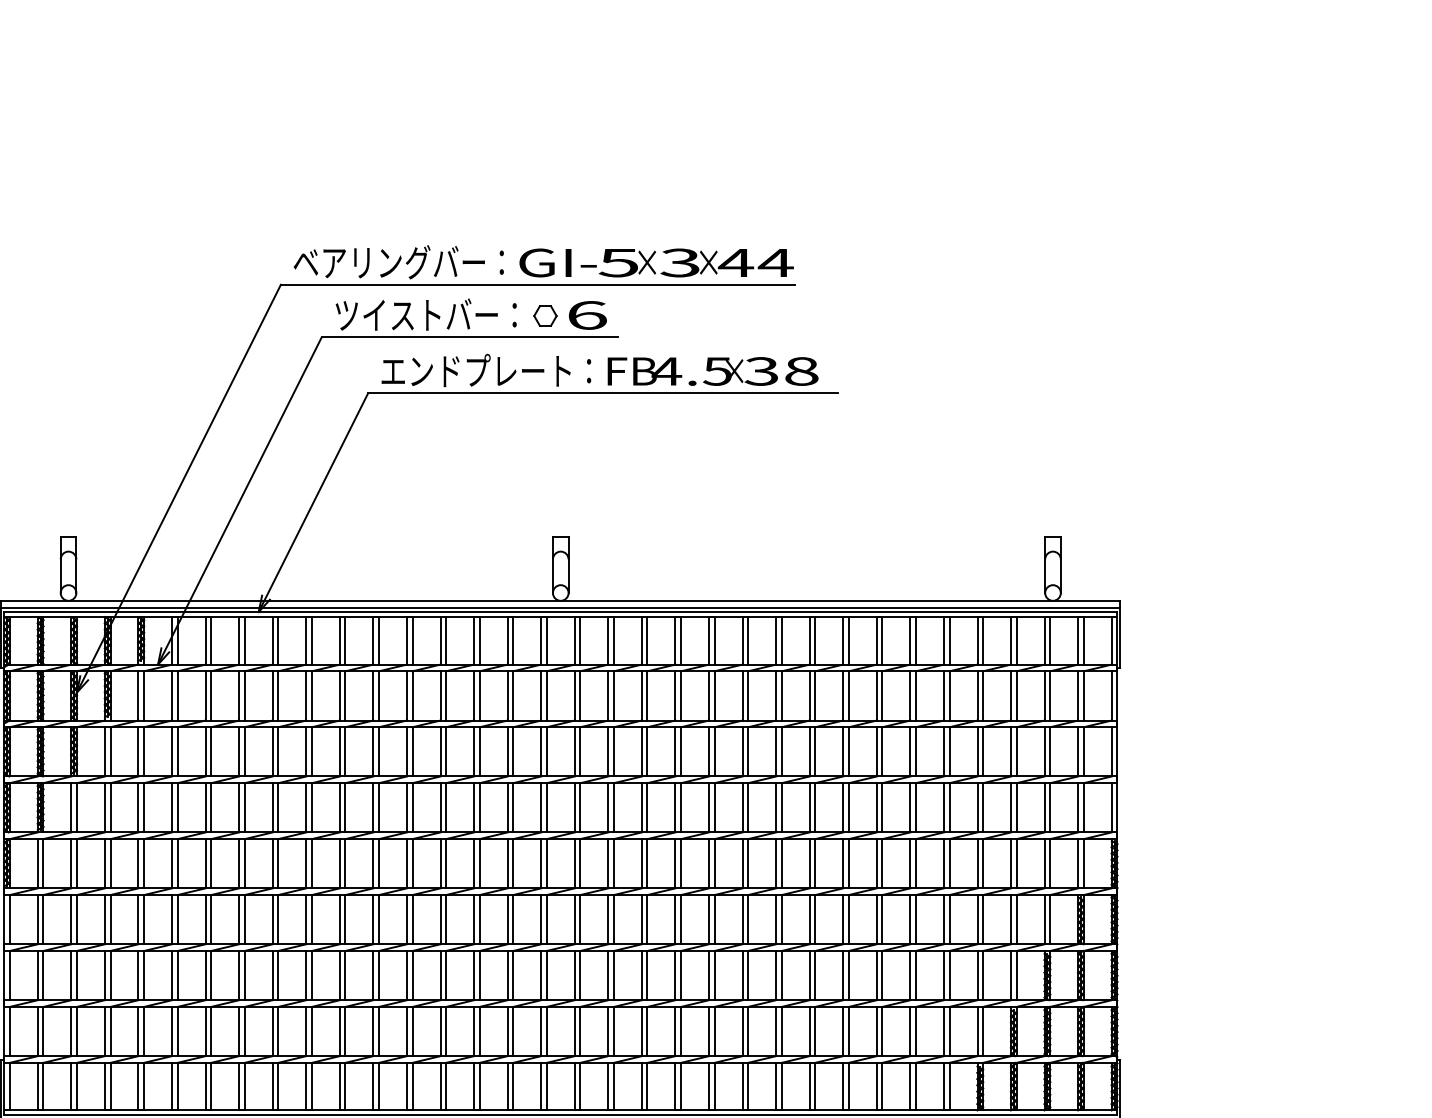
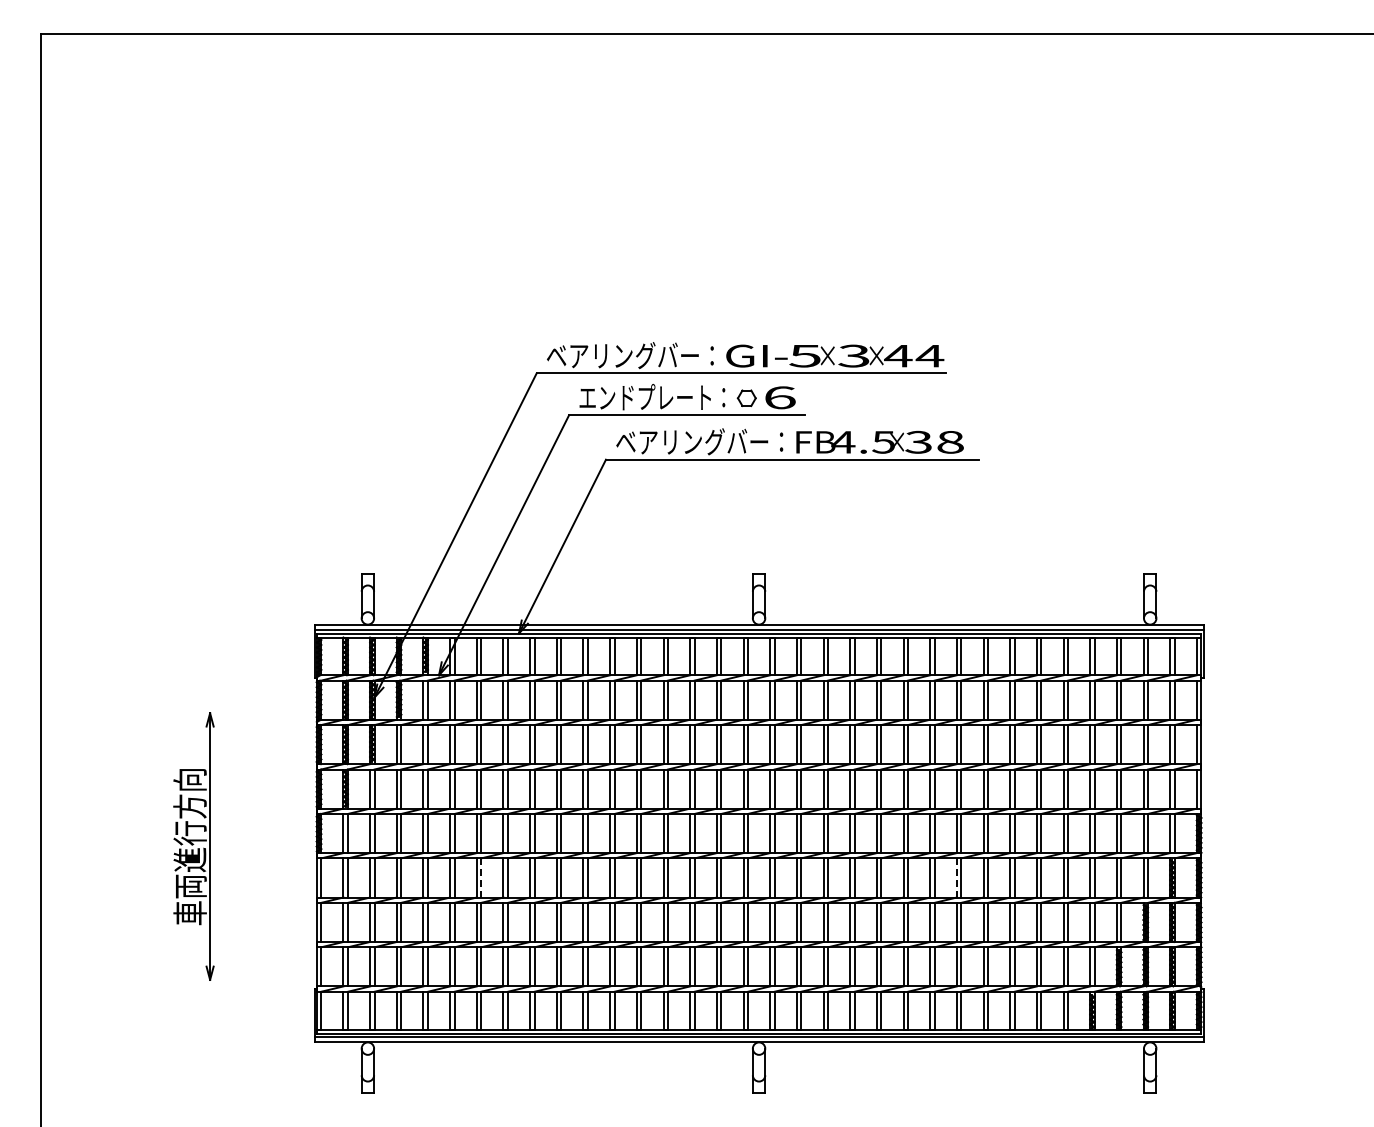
text: (426, 313) -> (652, 396), ツイストバー： -> エンドプレート：
text: (477, 370) -> (692, 441), エンドプレート： -> ベアリングバー：
line: (211, 919) -> (481, 877), solid -> dashed
line: (809, 919) -> (956, 877), solid -> dashed

